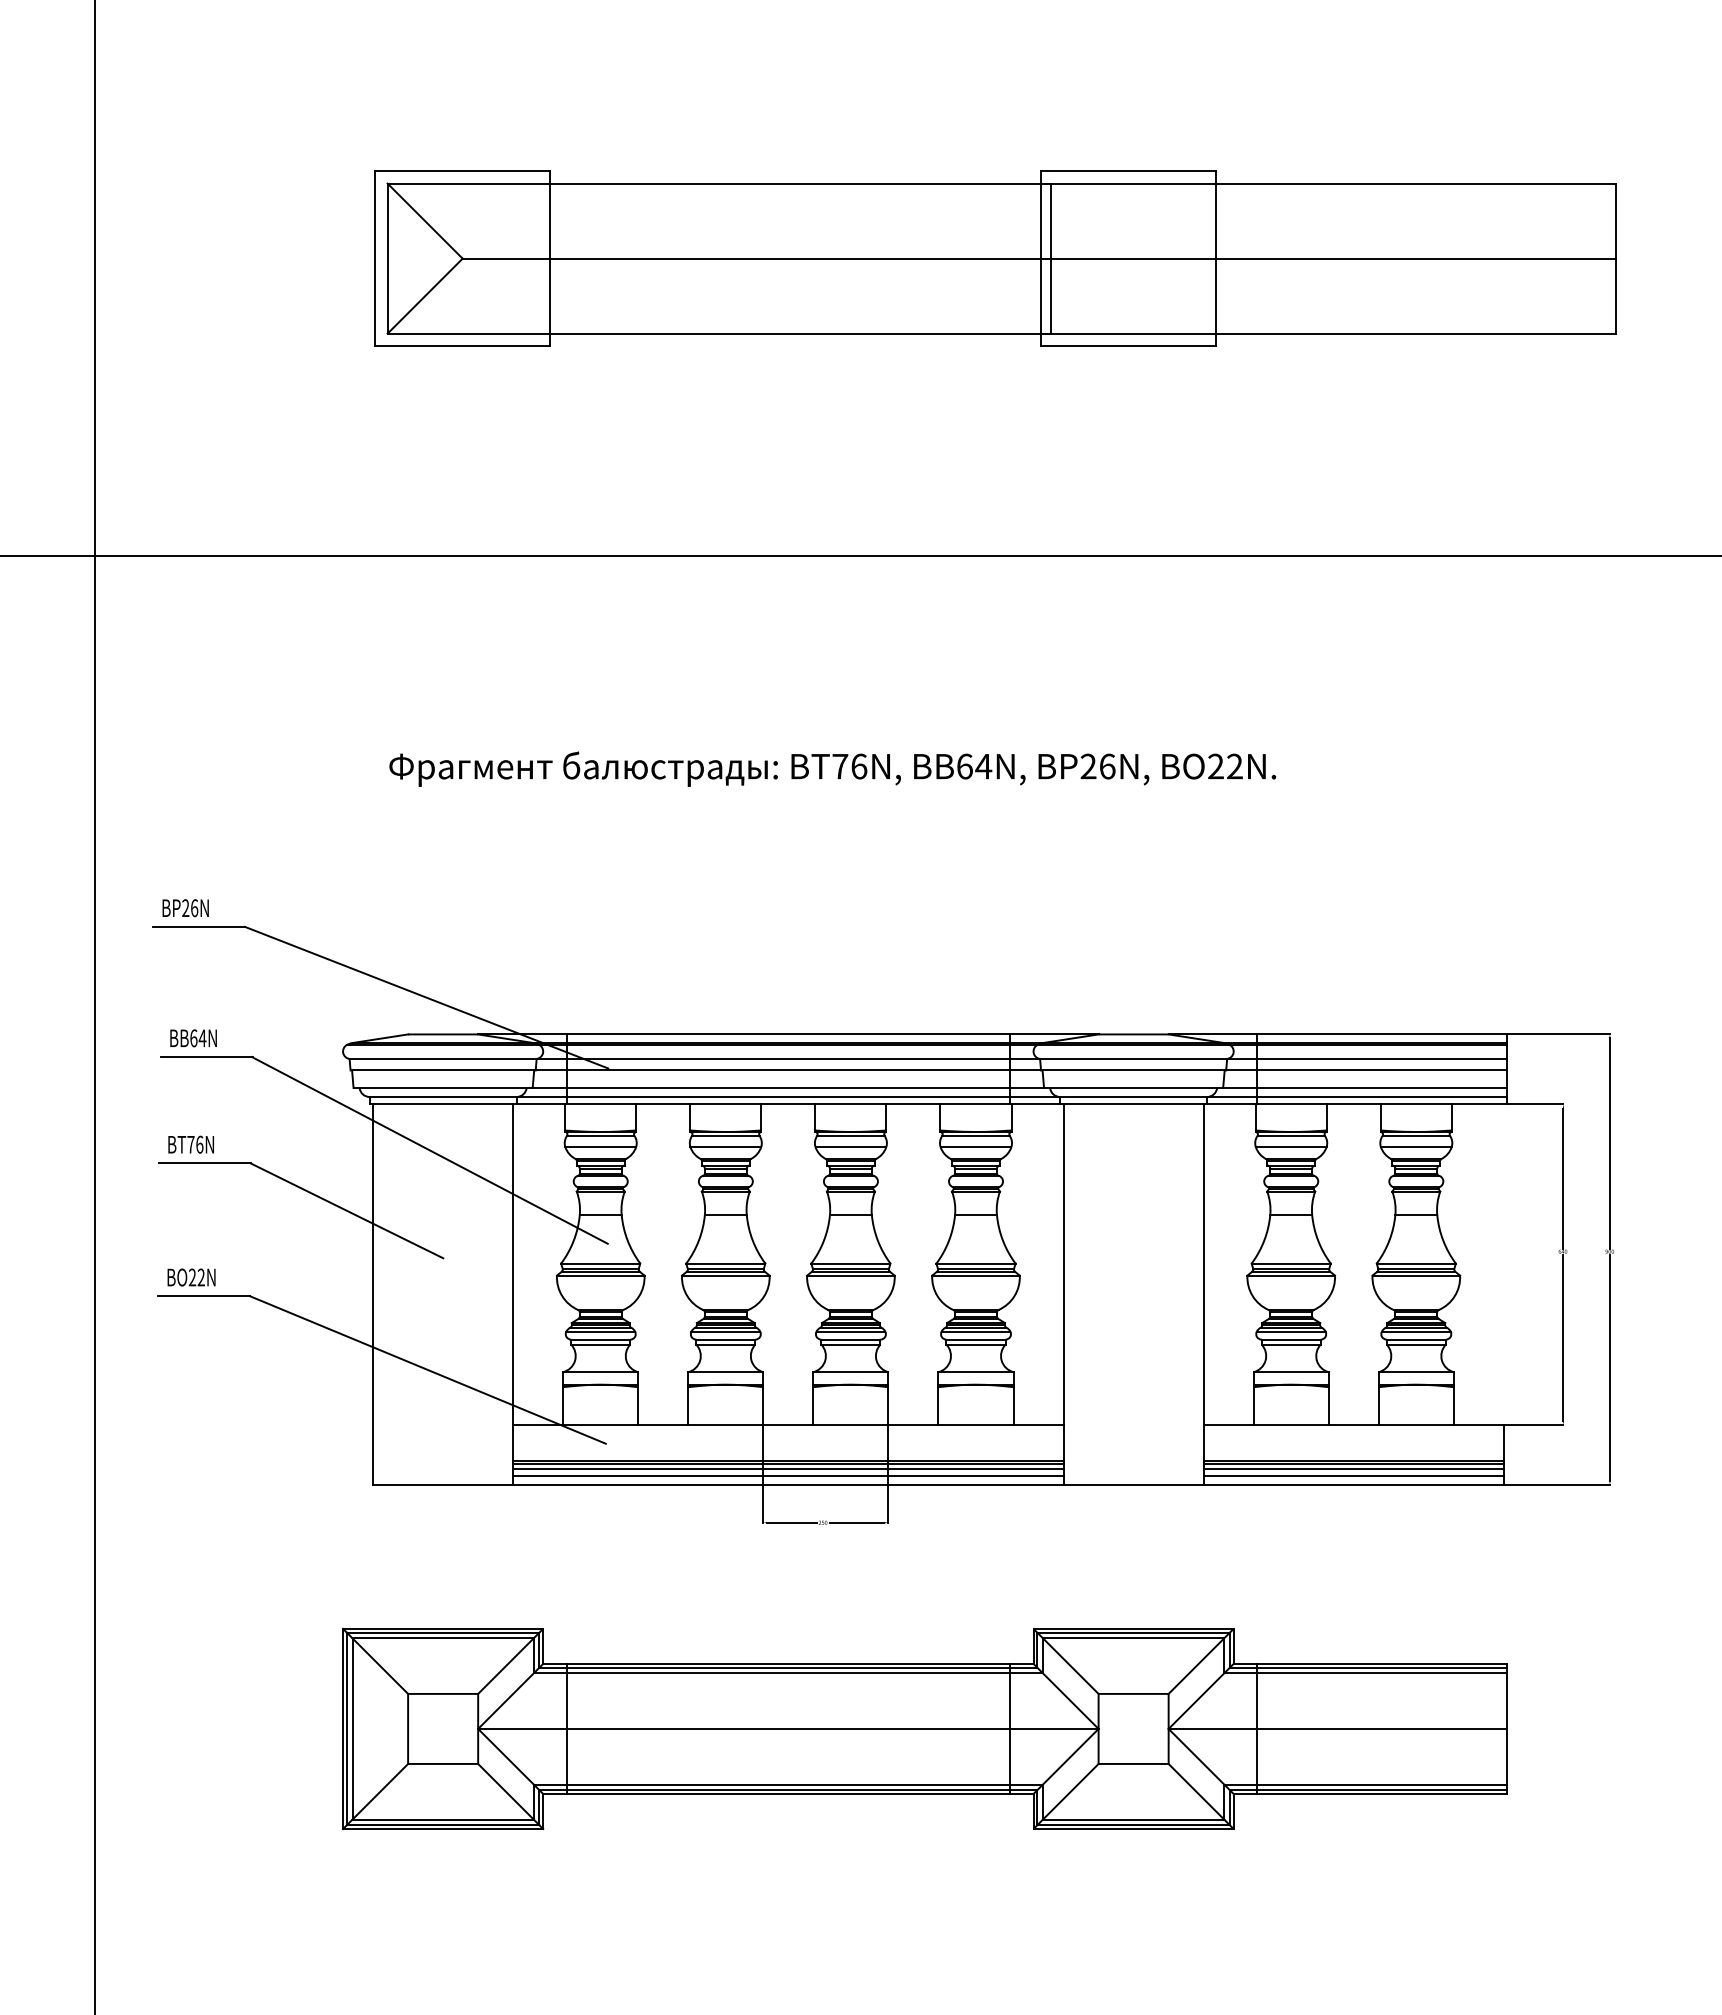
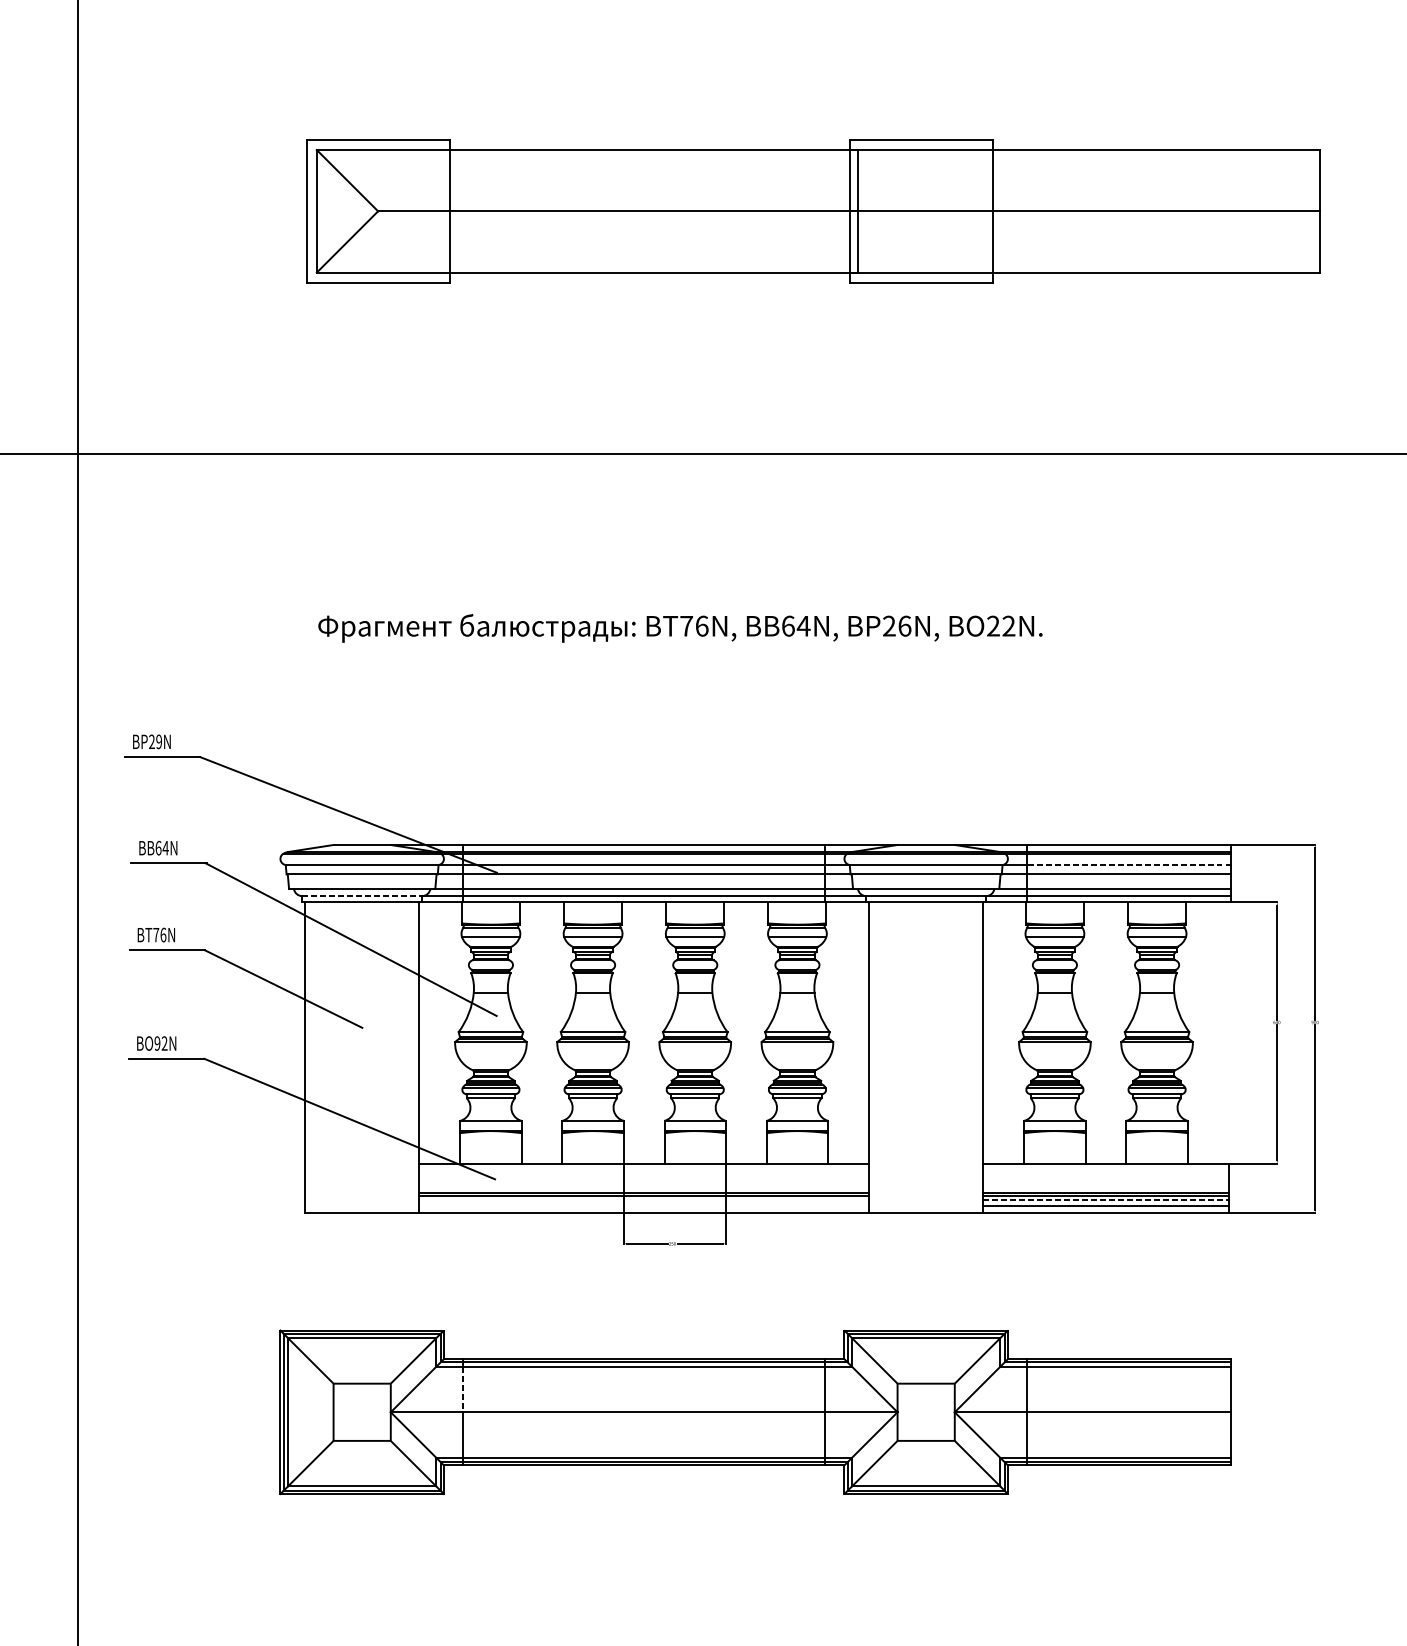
text: (194, 908) -> (159, 742), BP26N -> BP29N
line: (1381, 1058) -> (1128, 864), solid -> dashed
line: (443, 1096) -> (362, 895), solid -> dashed
text: (192, 1277) -> (157, 1043), BO22N -> BO92N
line: (788, 1468) -> (644, 1199), removed
line: (1354, 1468) -> (1106, 1199), solid -> dashed
line: (788, 1476) -> (644, 1206), removed
line: (566, 1701) -> (462, 1389), solid -> dashed

